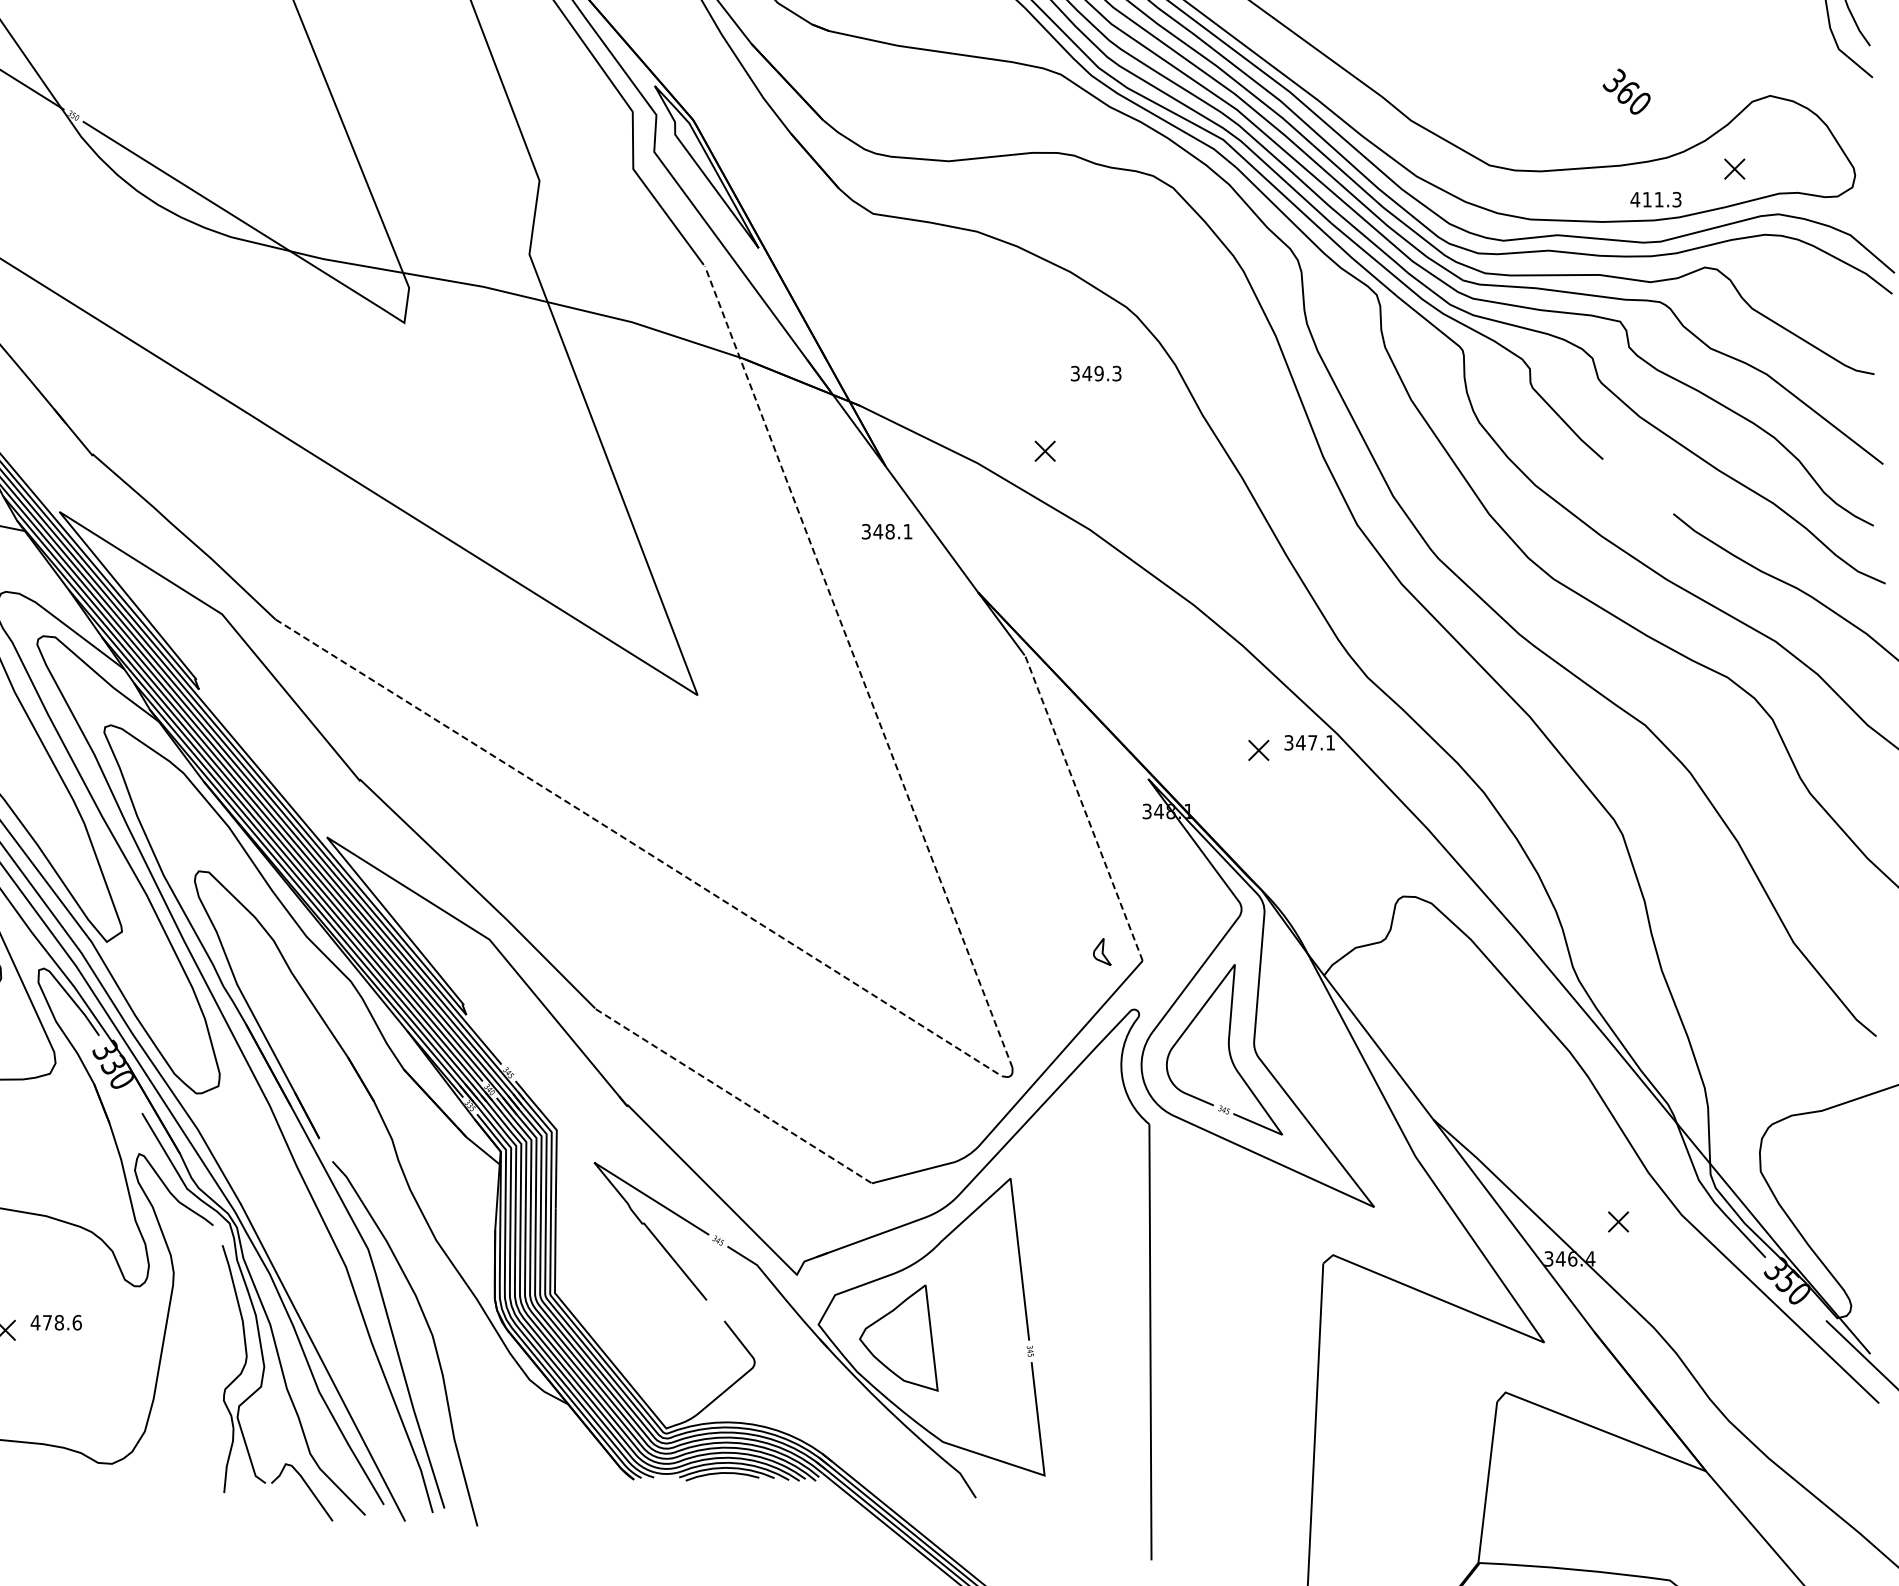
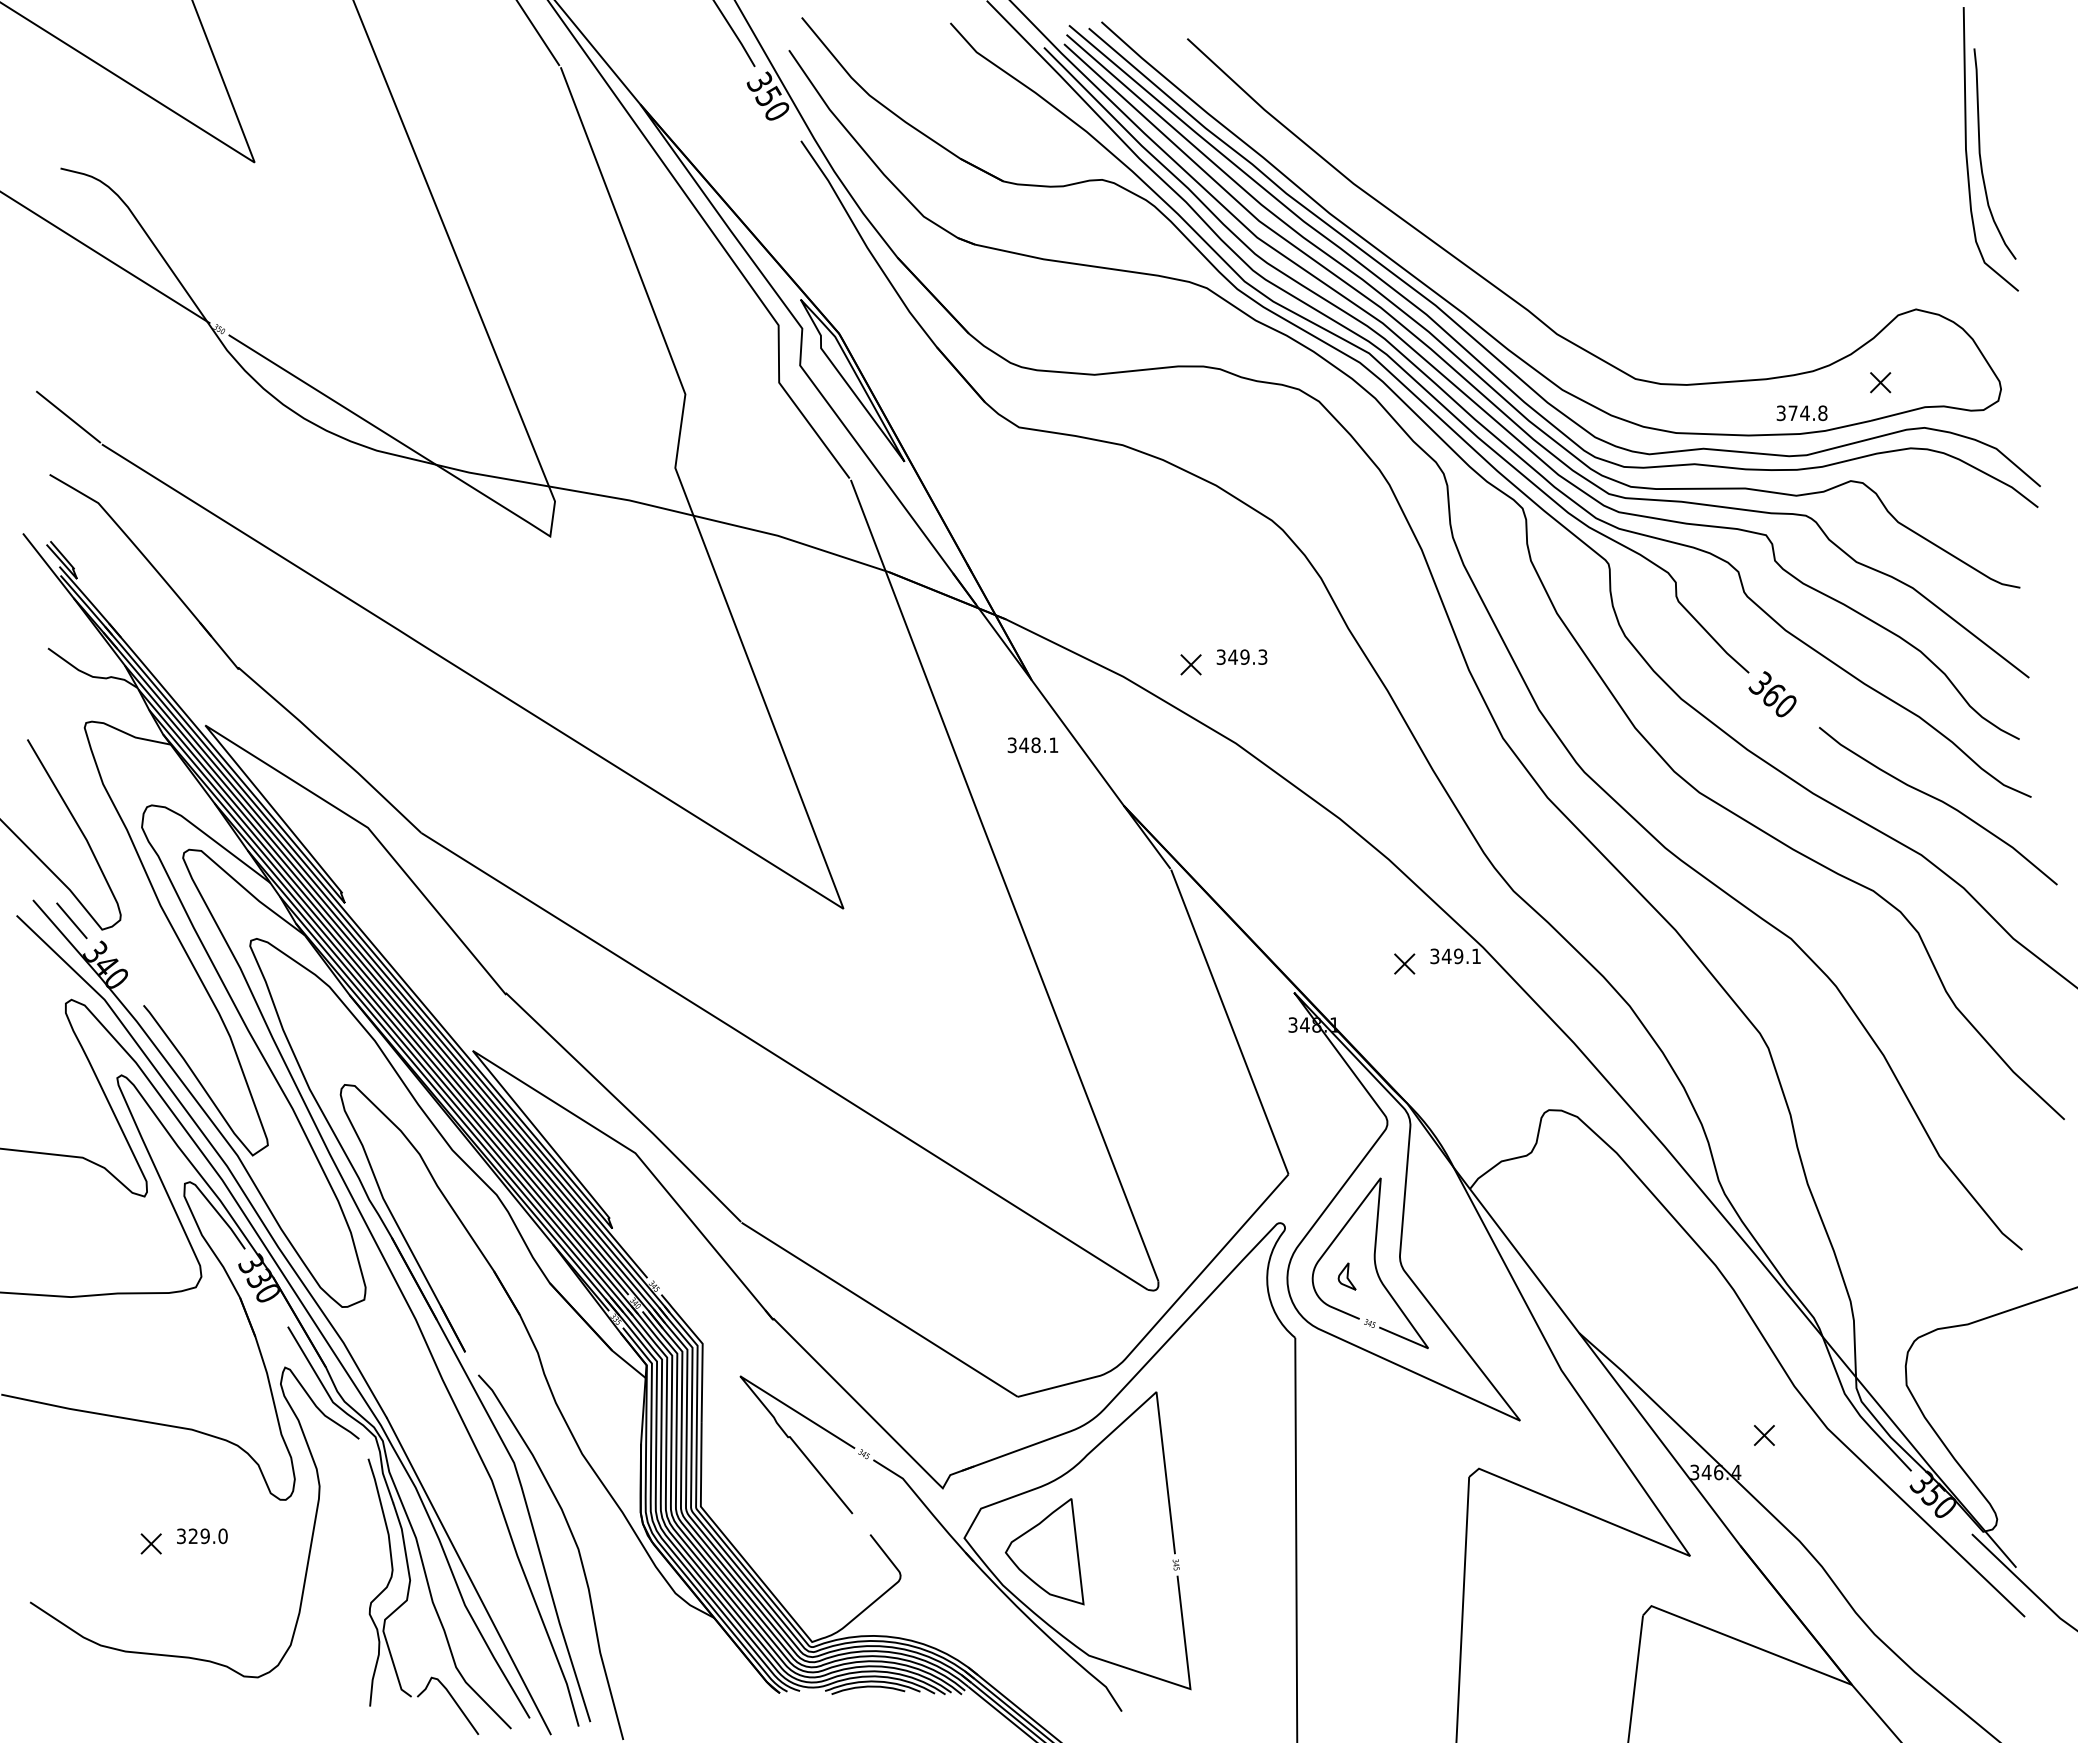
text: (1626, 91) -> (1772, 694), moved
text: (1655, 199) -> (1801, 413), 411.3 -> 374.8
text: (1095, 372) -> (1241, 656), moved
line: (858, 667) -> (1004, 881), dashed -> solid
text: (1312, 742) -> (1458, 956), 347.1 -> 349.1
line: (1084, 808) -> (1230, 1022), dashed -> solid
line: (639, 847) -> (785, 1061), dashed -> solid
part: (1101, 951) -> (1346, 1276), moved
line: (734, 1096) -> (880, 1310), dashed -> solid
text: (55, 1322) -> (201, 1536), 478.6 -> 329.0

